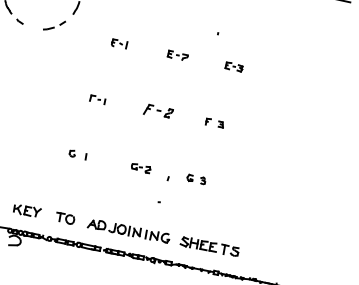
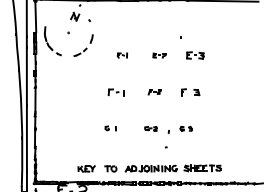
part: (234, 66) -> (195, 55), size x1.6
part: (97, 98) -> (115, 91), size x1.6
part: (158, 112) -> (154, 92), size x0.7
part: (215, 122) -> (190, 91), size x1.6

